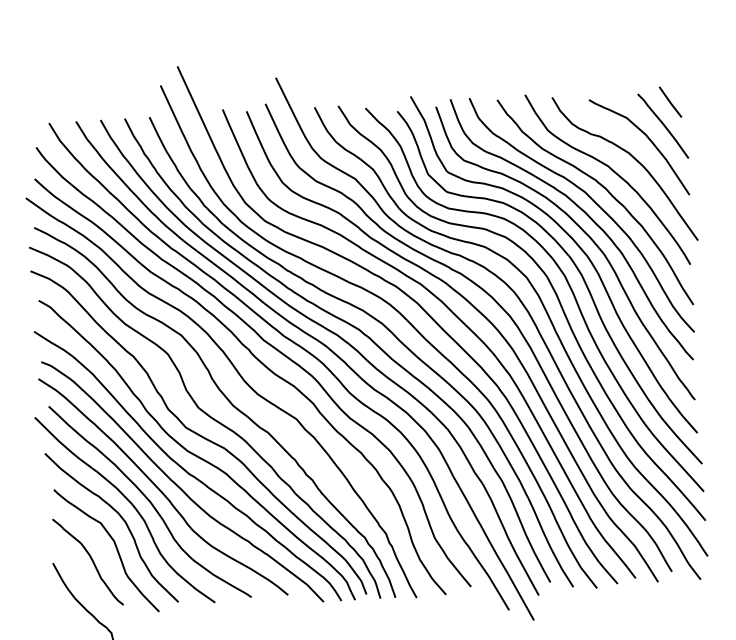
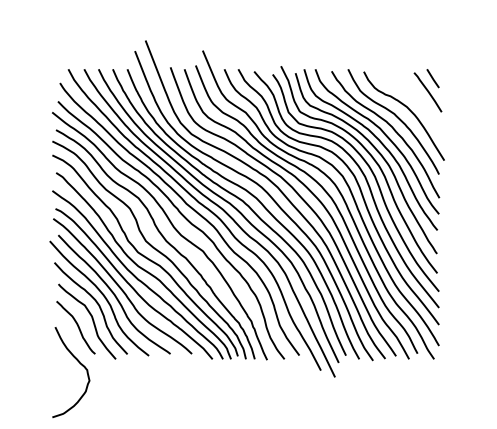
curve: (649, 142) -> (419, 101), removed

